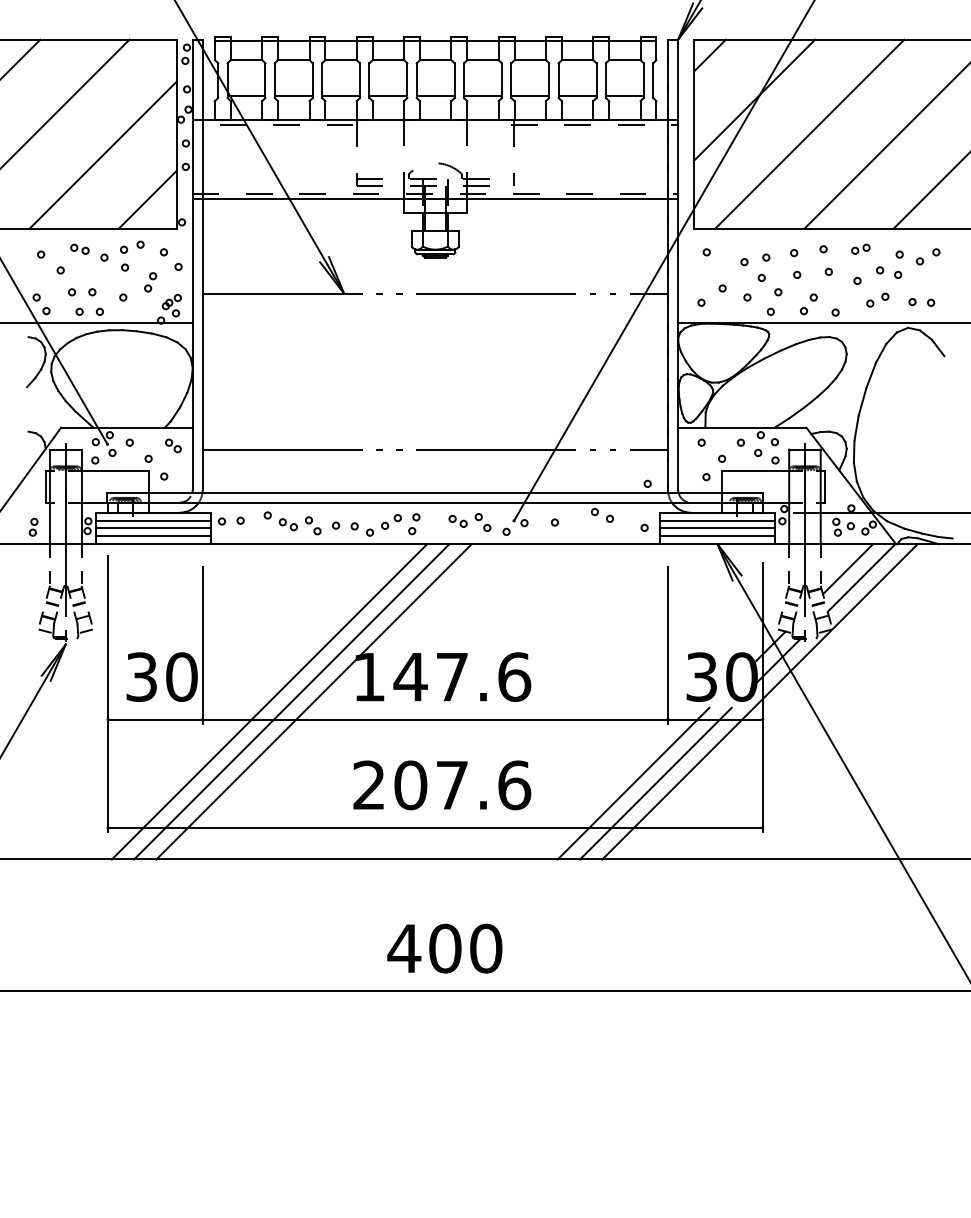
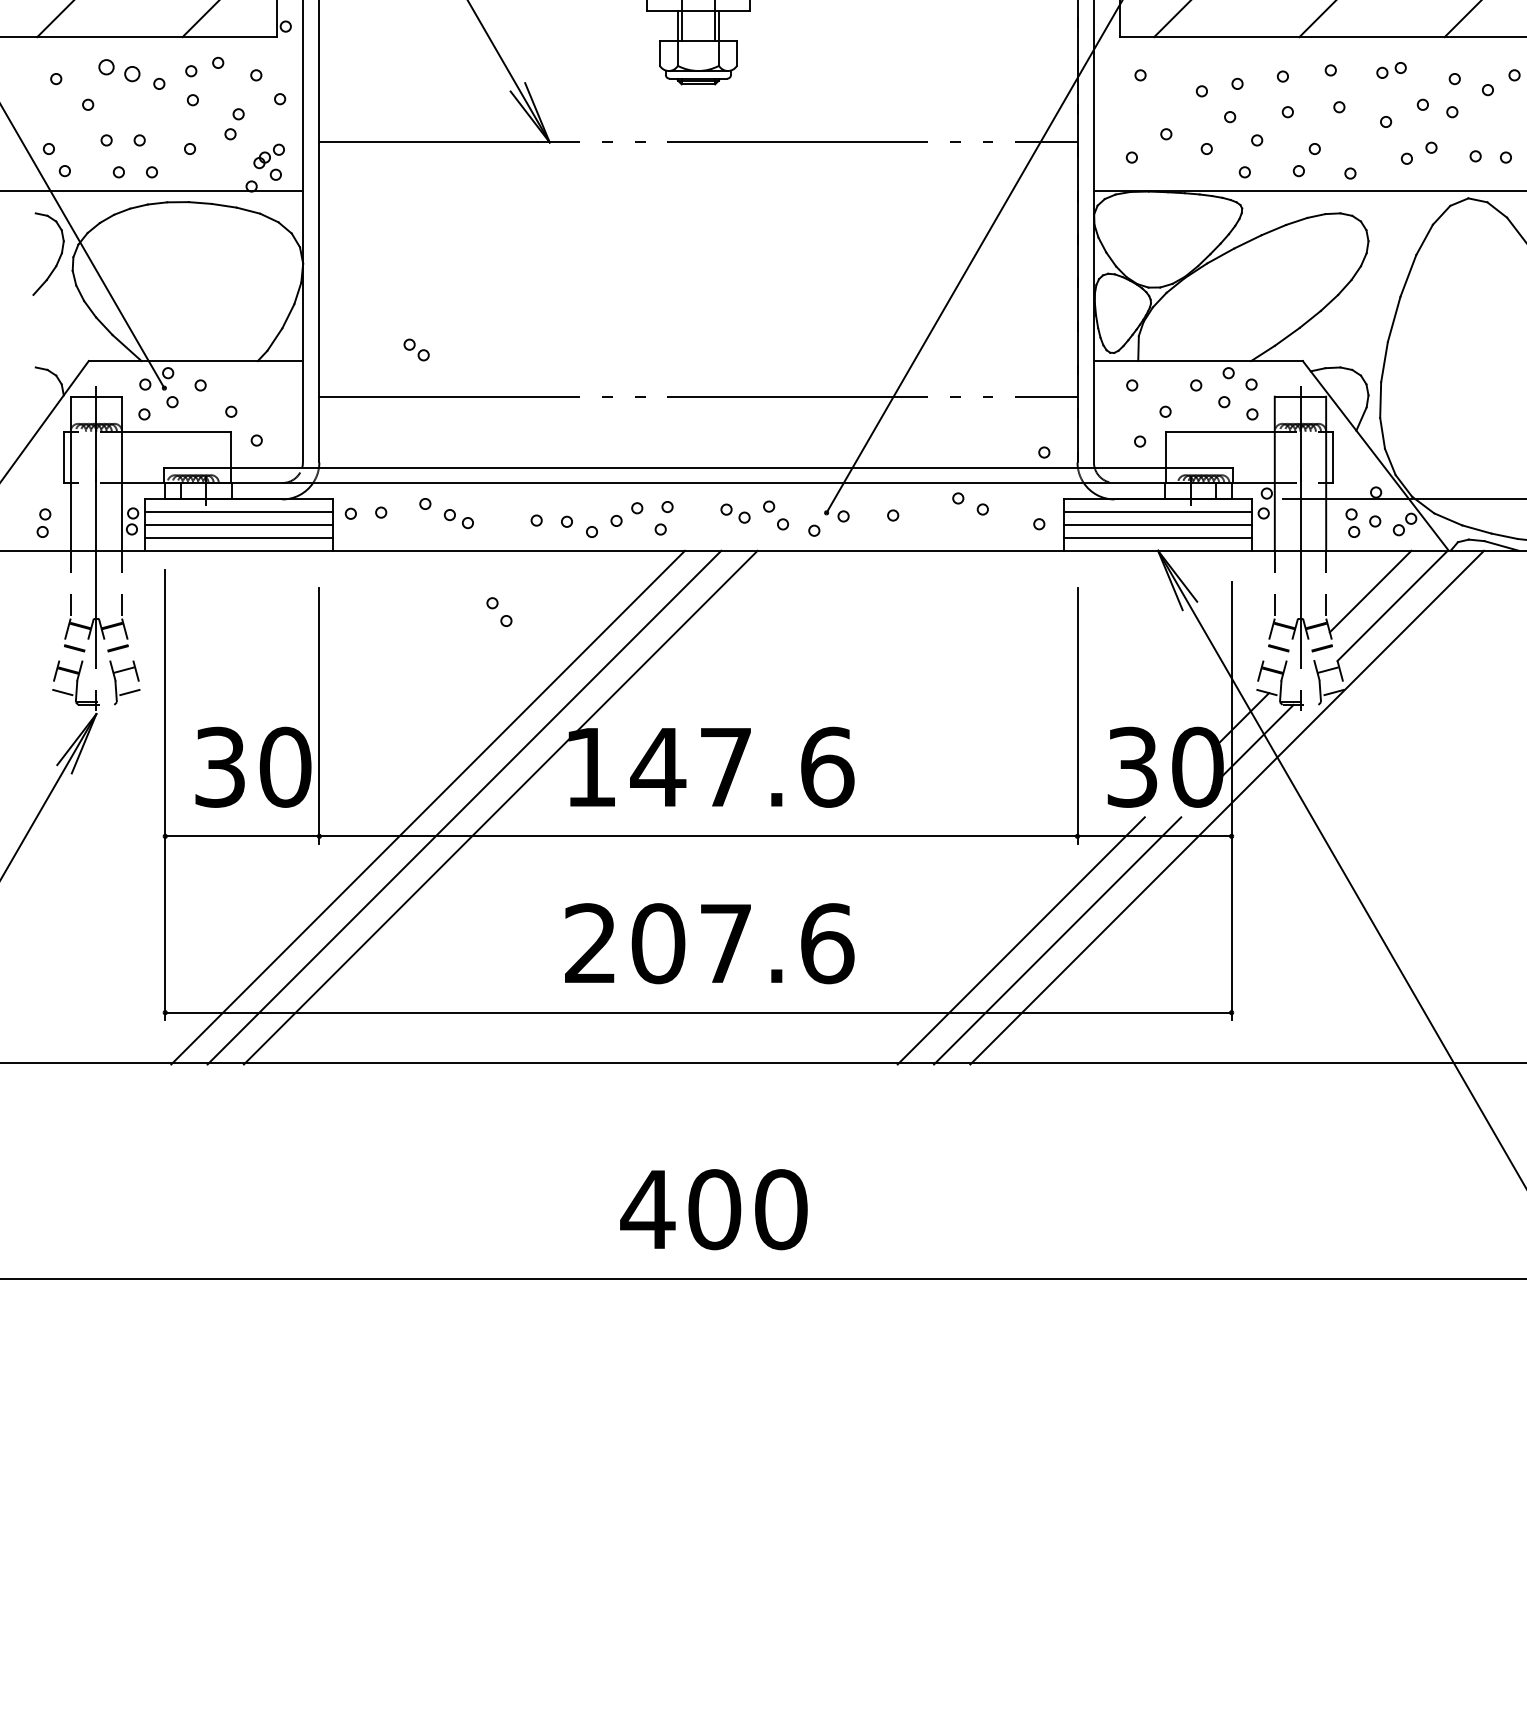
part: (79, 248) -> (118, 69), size x1.4
part: (173, 445) -> (416, 349), moved
part: (312, 525) -> (498, 611), moved

